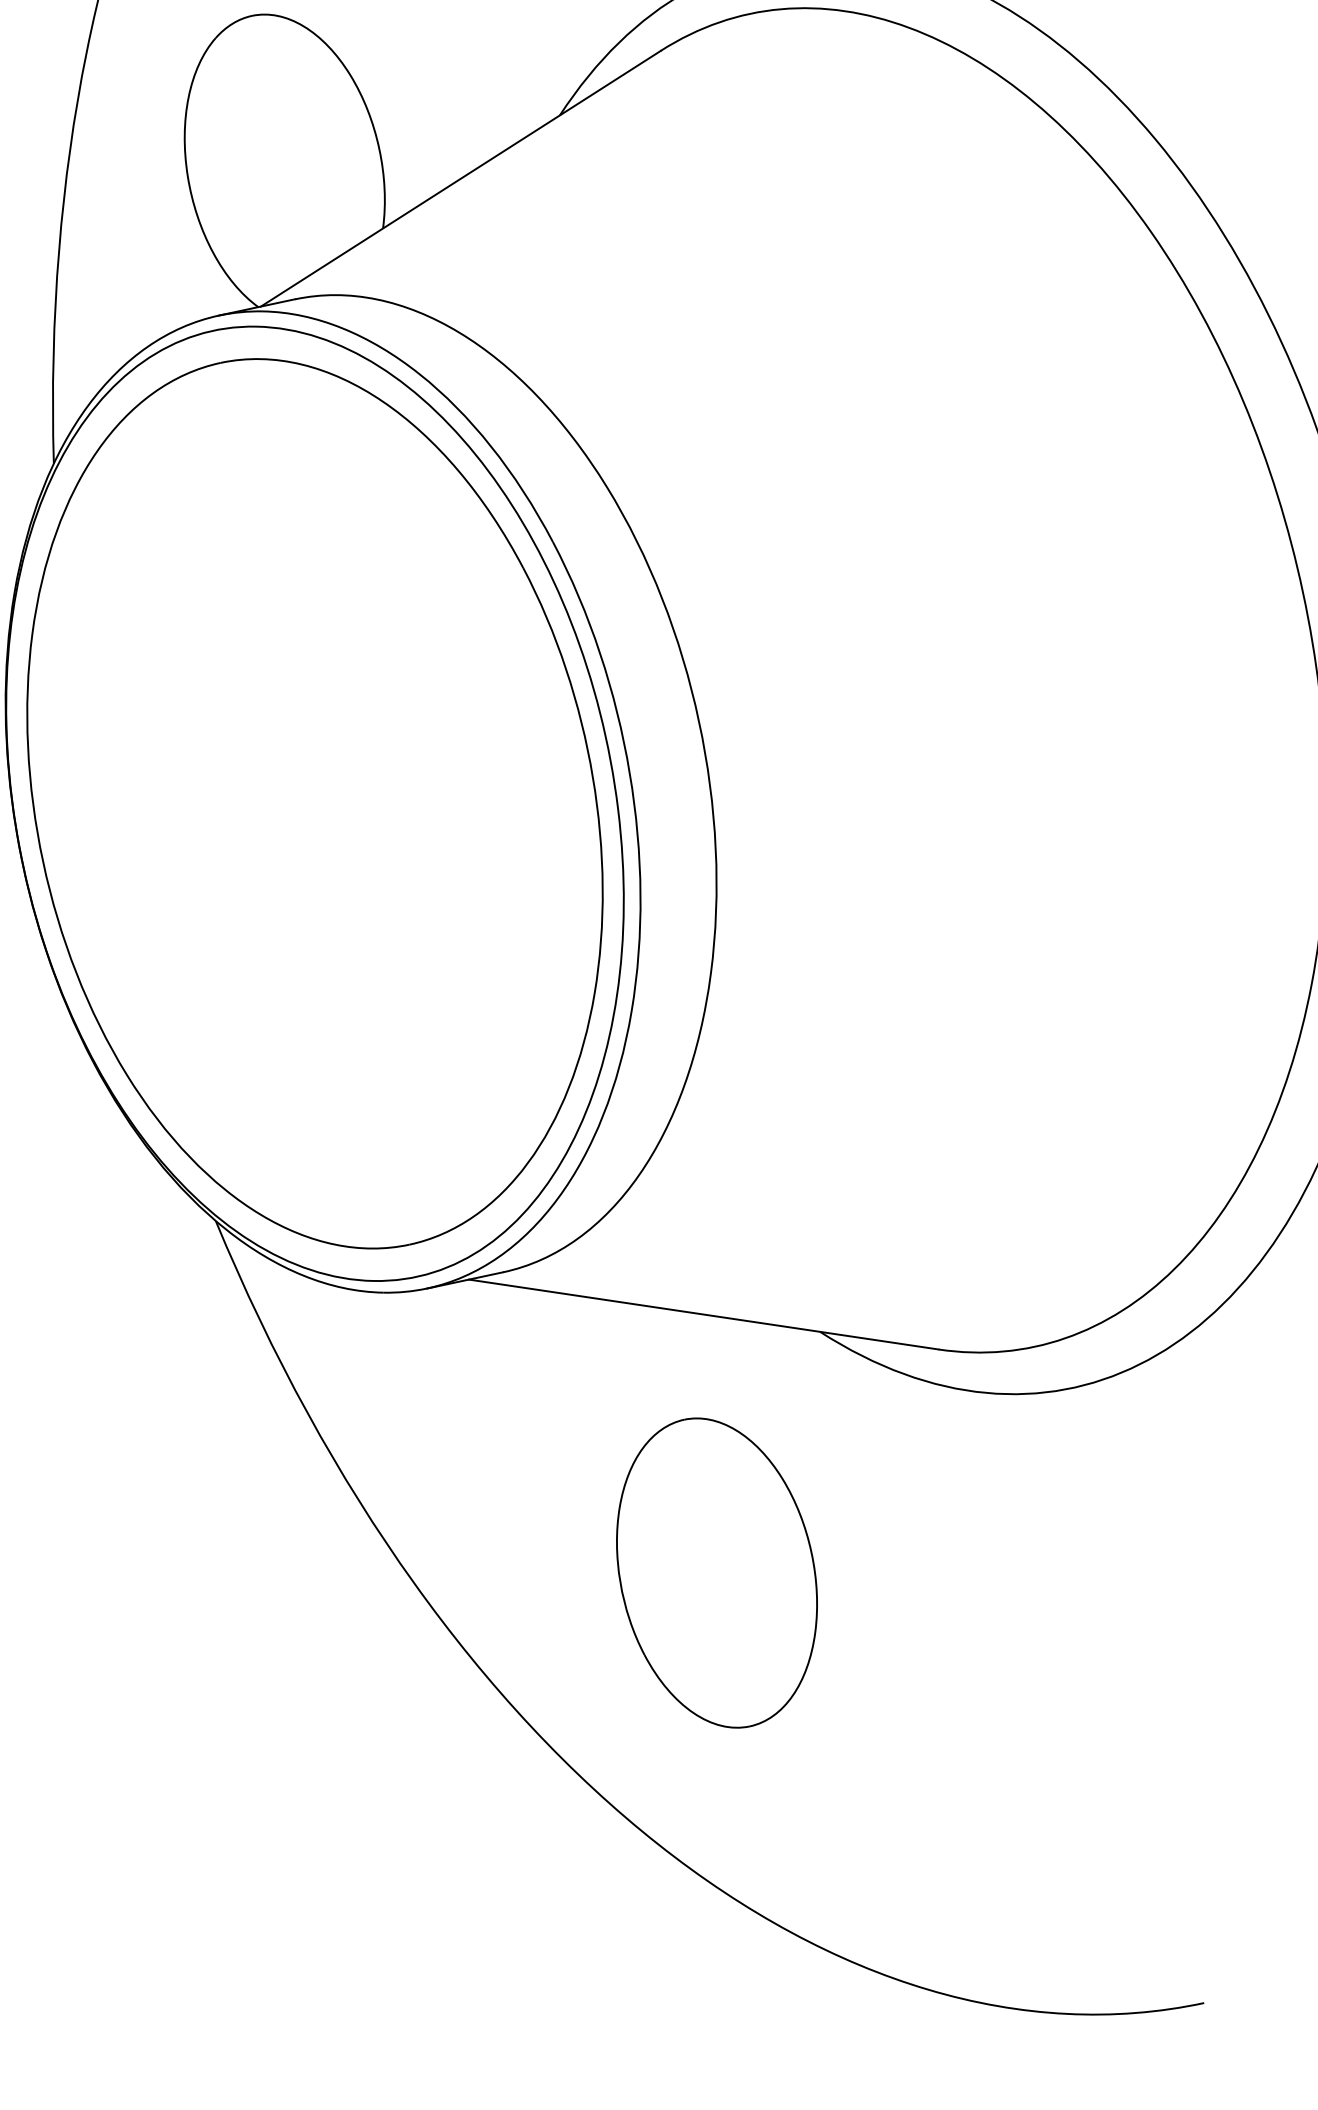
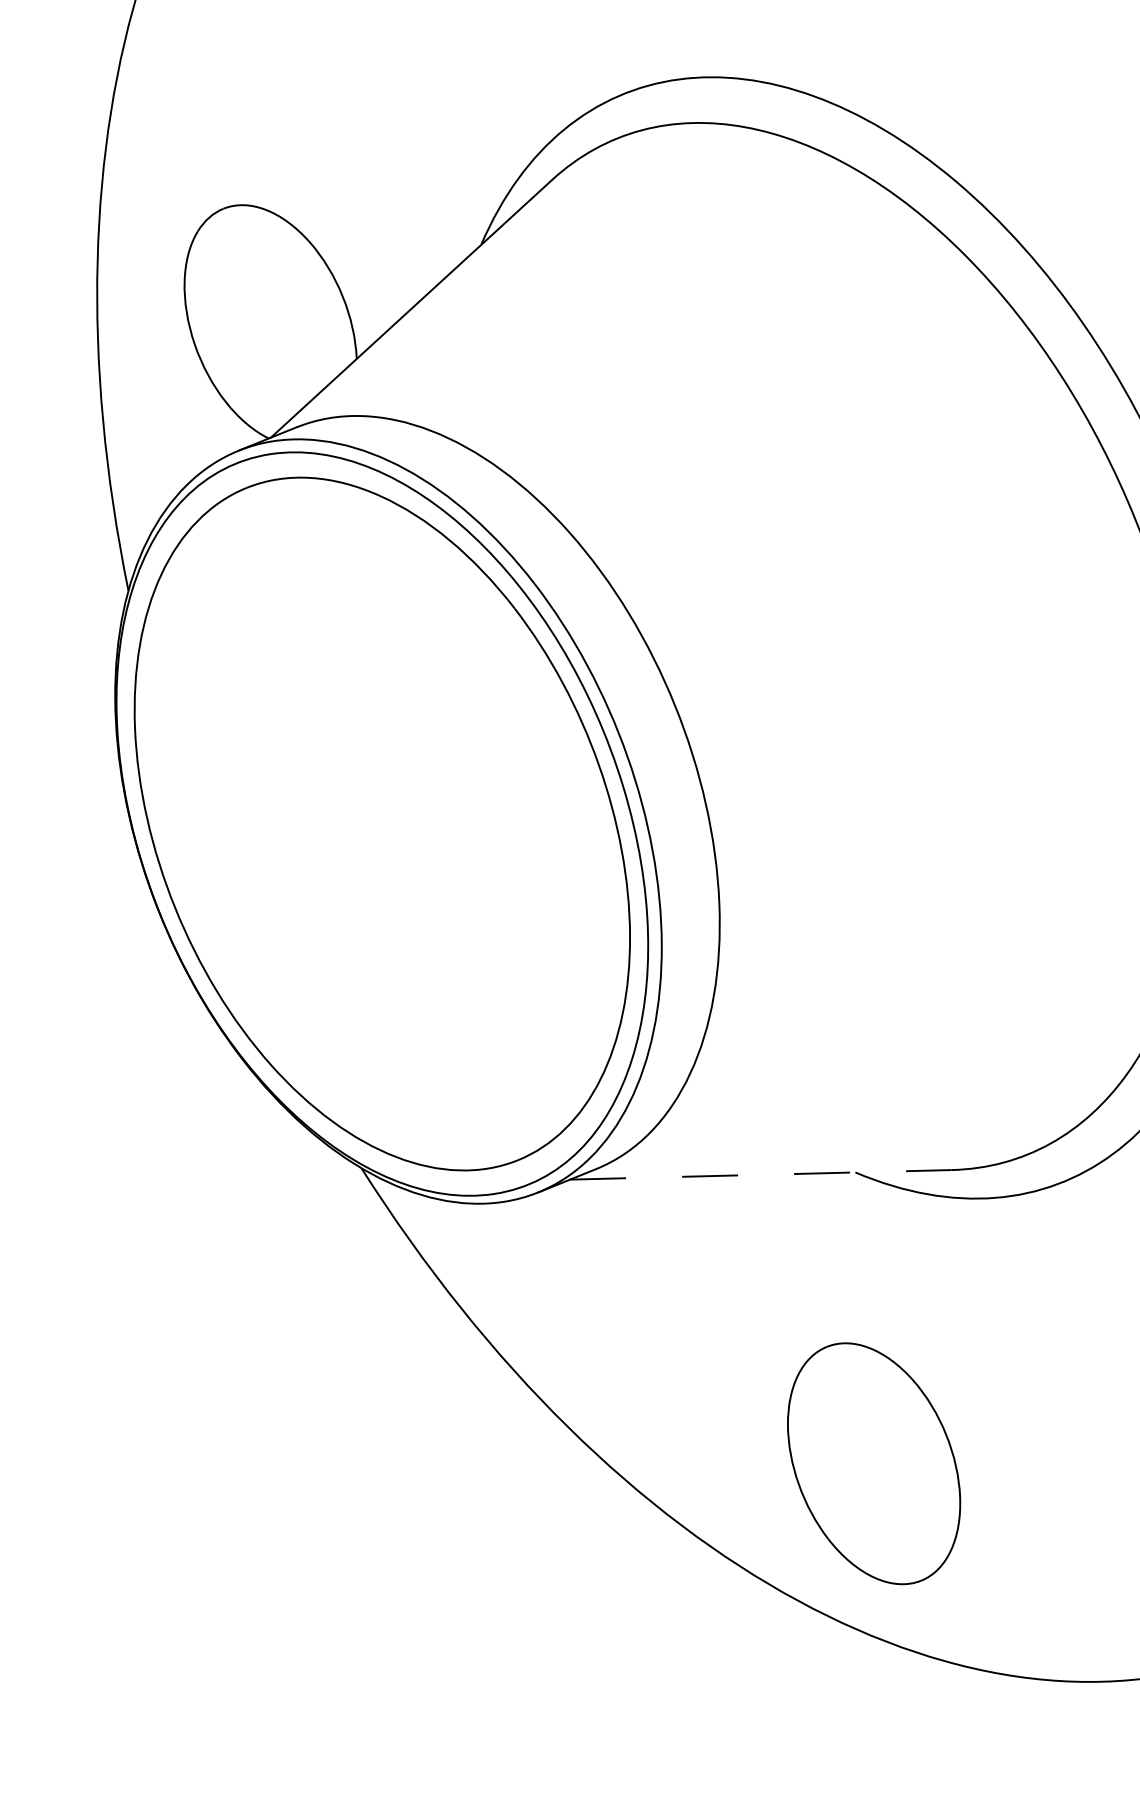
line: (703, 1314) -> (760, 1174), solid -> dashed
part: (717, 1572) -> (874, 1463), moved

